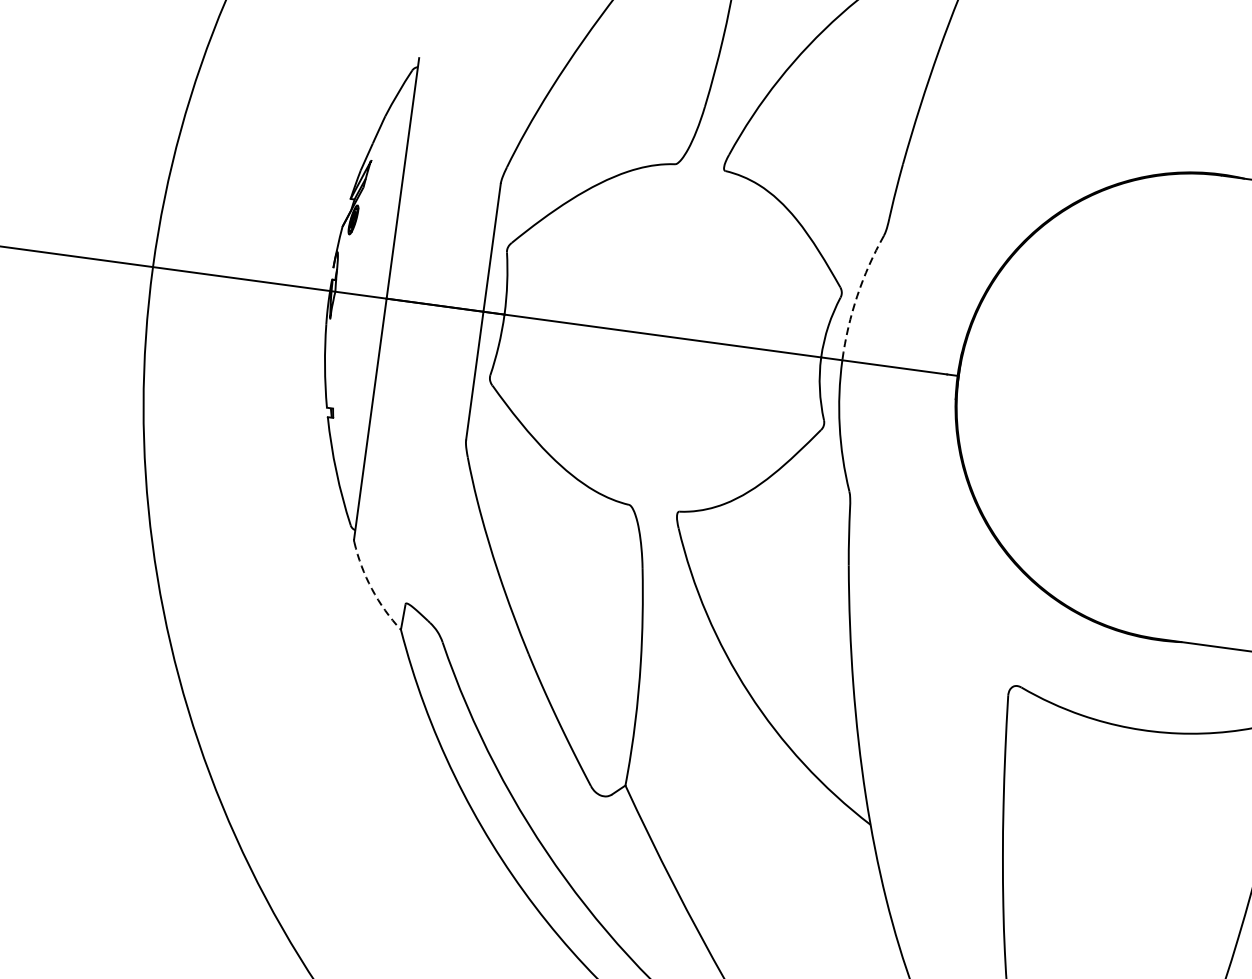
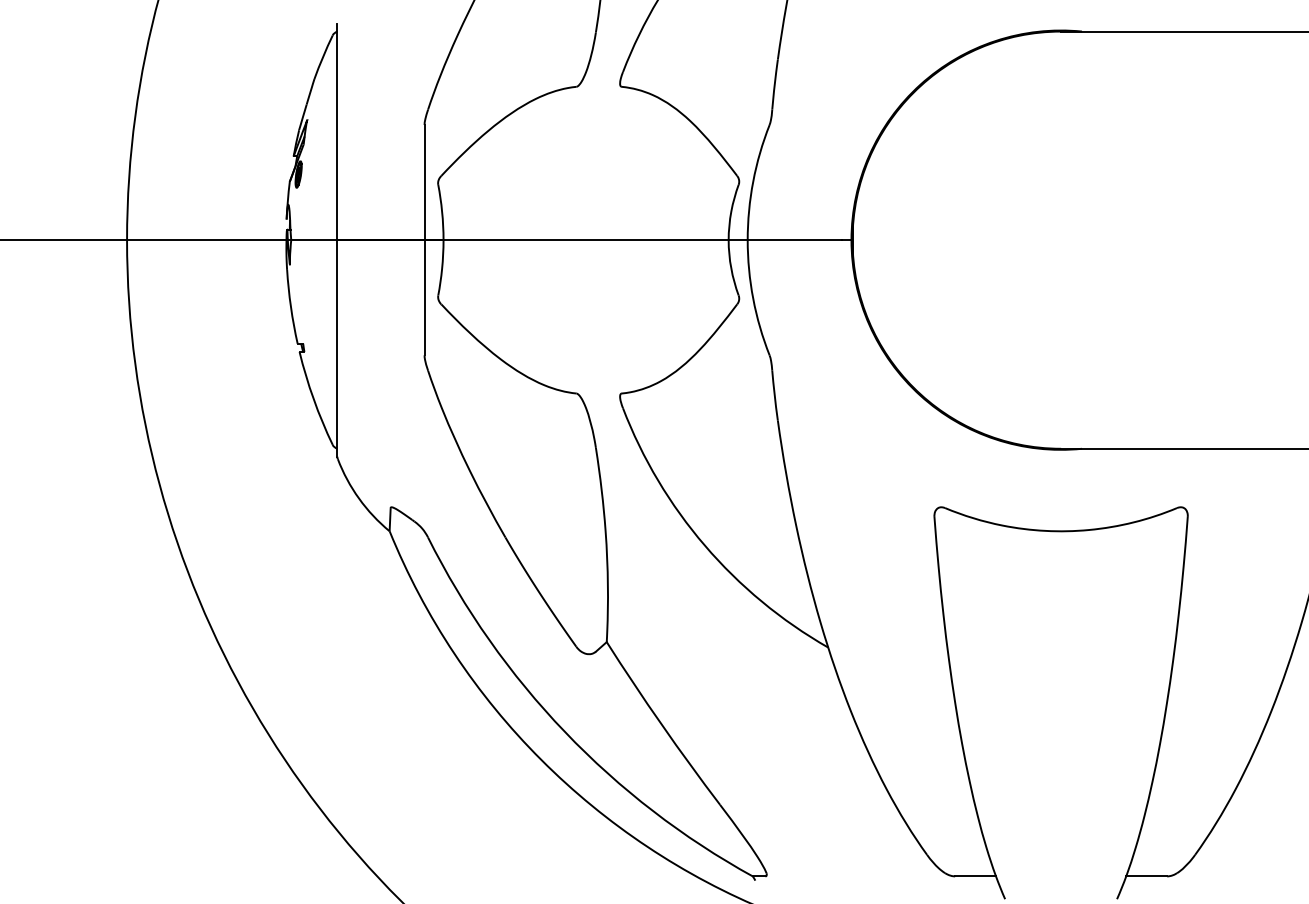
arc: (857, 295) -> (753, 181), dashed -> solid
arc: (372, 588) -> (359, 498), dashed -> solid

